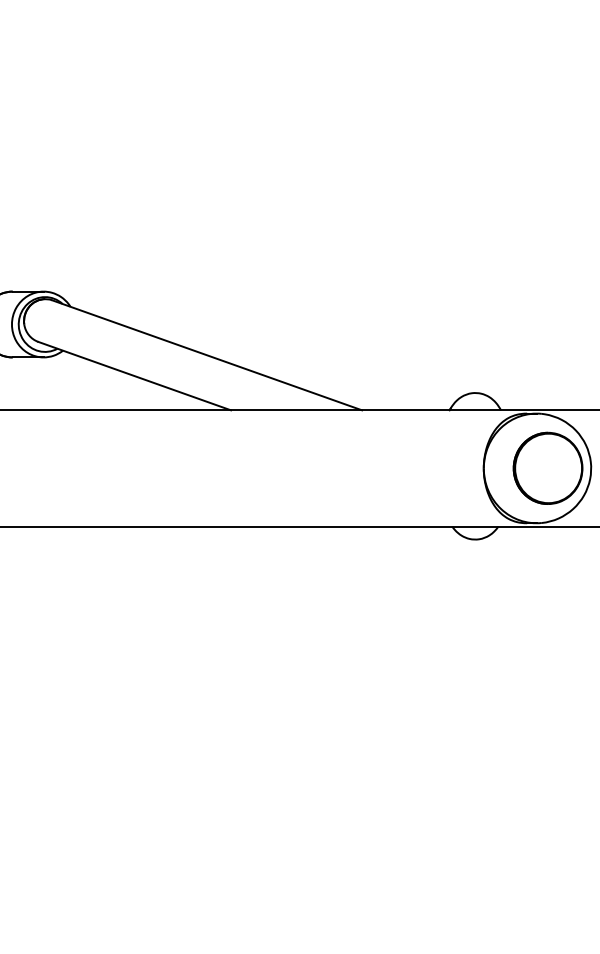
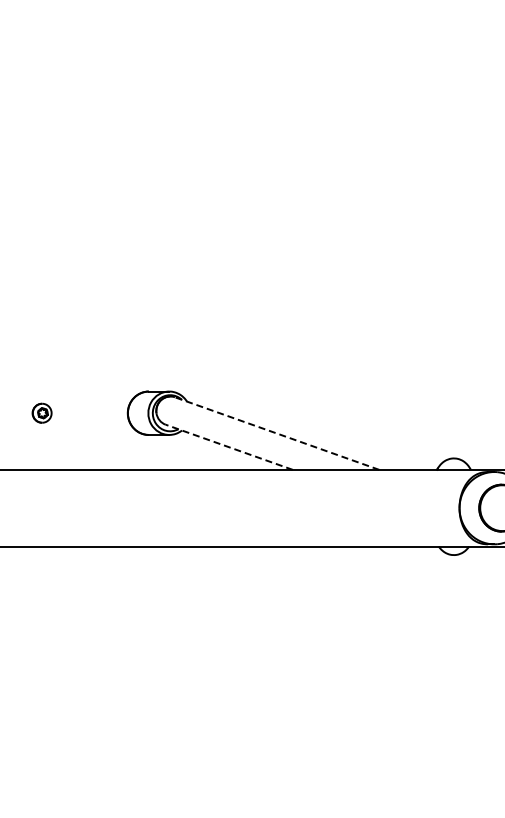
line: (206, 355) -> (276, 433), solid -> dashed
line: (133, 376) -> (228, 447), solid -> dashed

